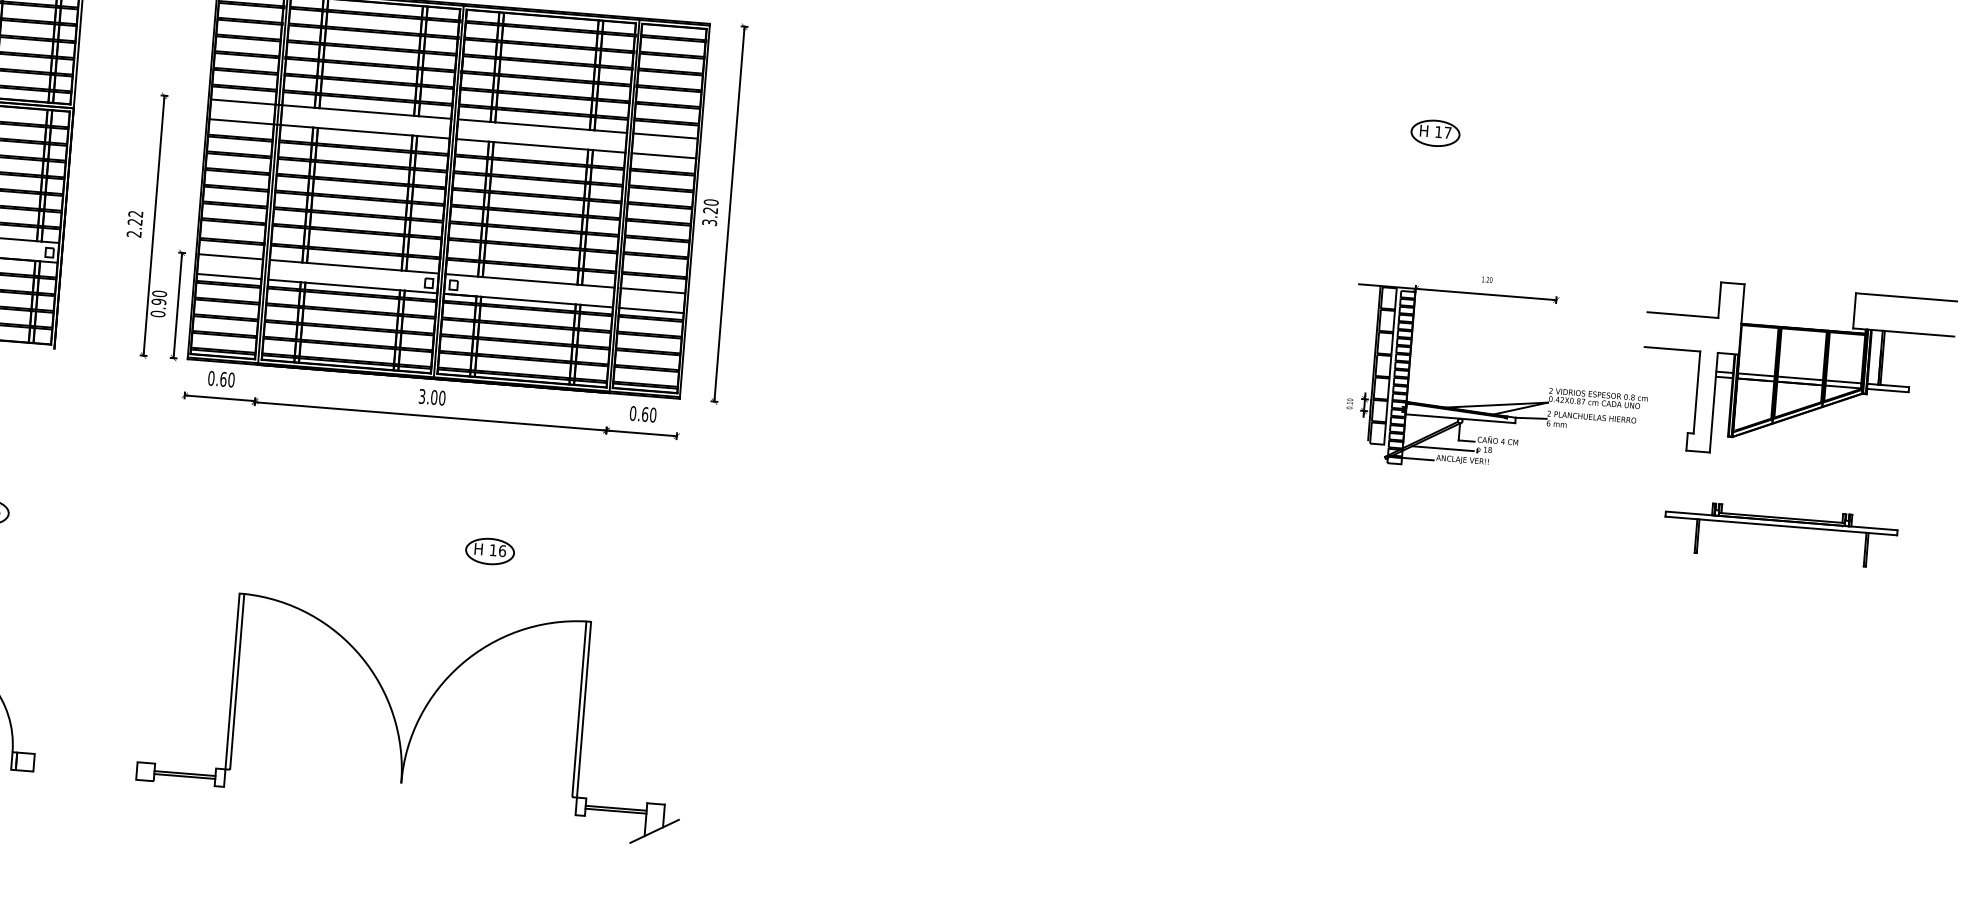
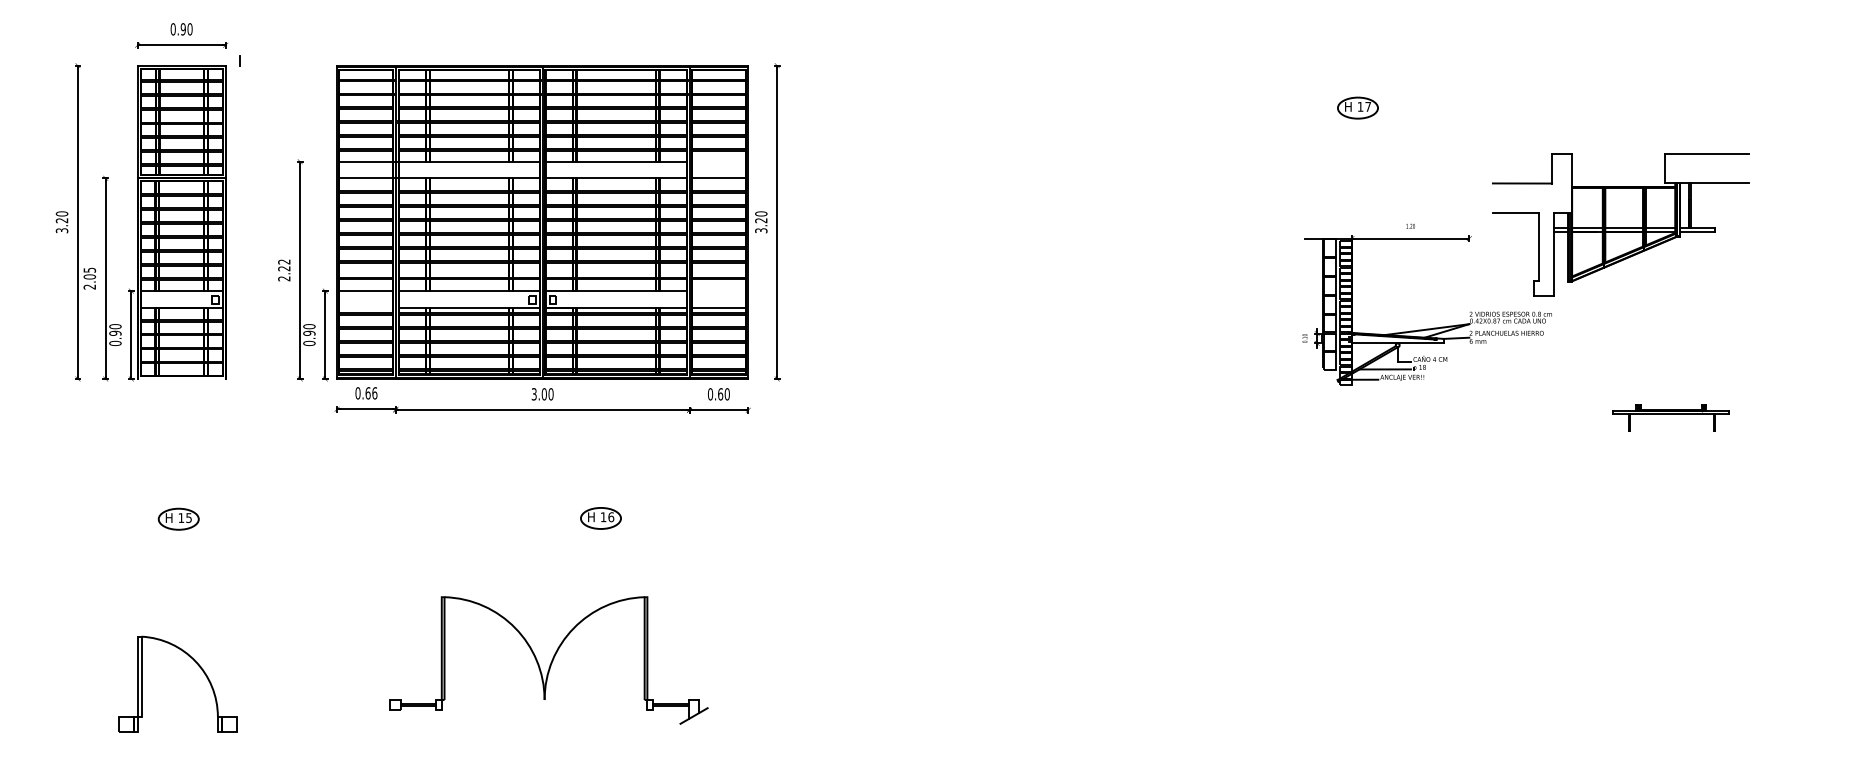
line: (665, 135) -> (718, 161), removed
line: (228, 276) -> (365, 307), removed
line: (652, 291) -> (718, 291), removed
part: (1796, 373) -> (1620, 224), moved
text: (231, 378) -> (374, 392), 0.60 -> 0.66
part: (1780, 533) -> (1671, 417), size x0.6
part: (413, 716) -> (548, 660), size x0.7

